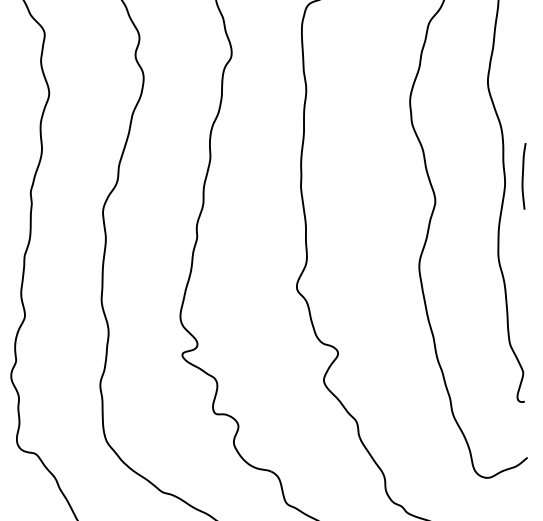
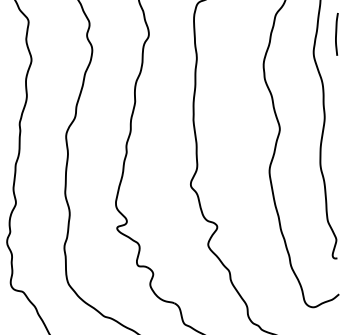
curve: (523, 176) -> (336, 34), moved

